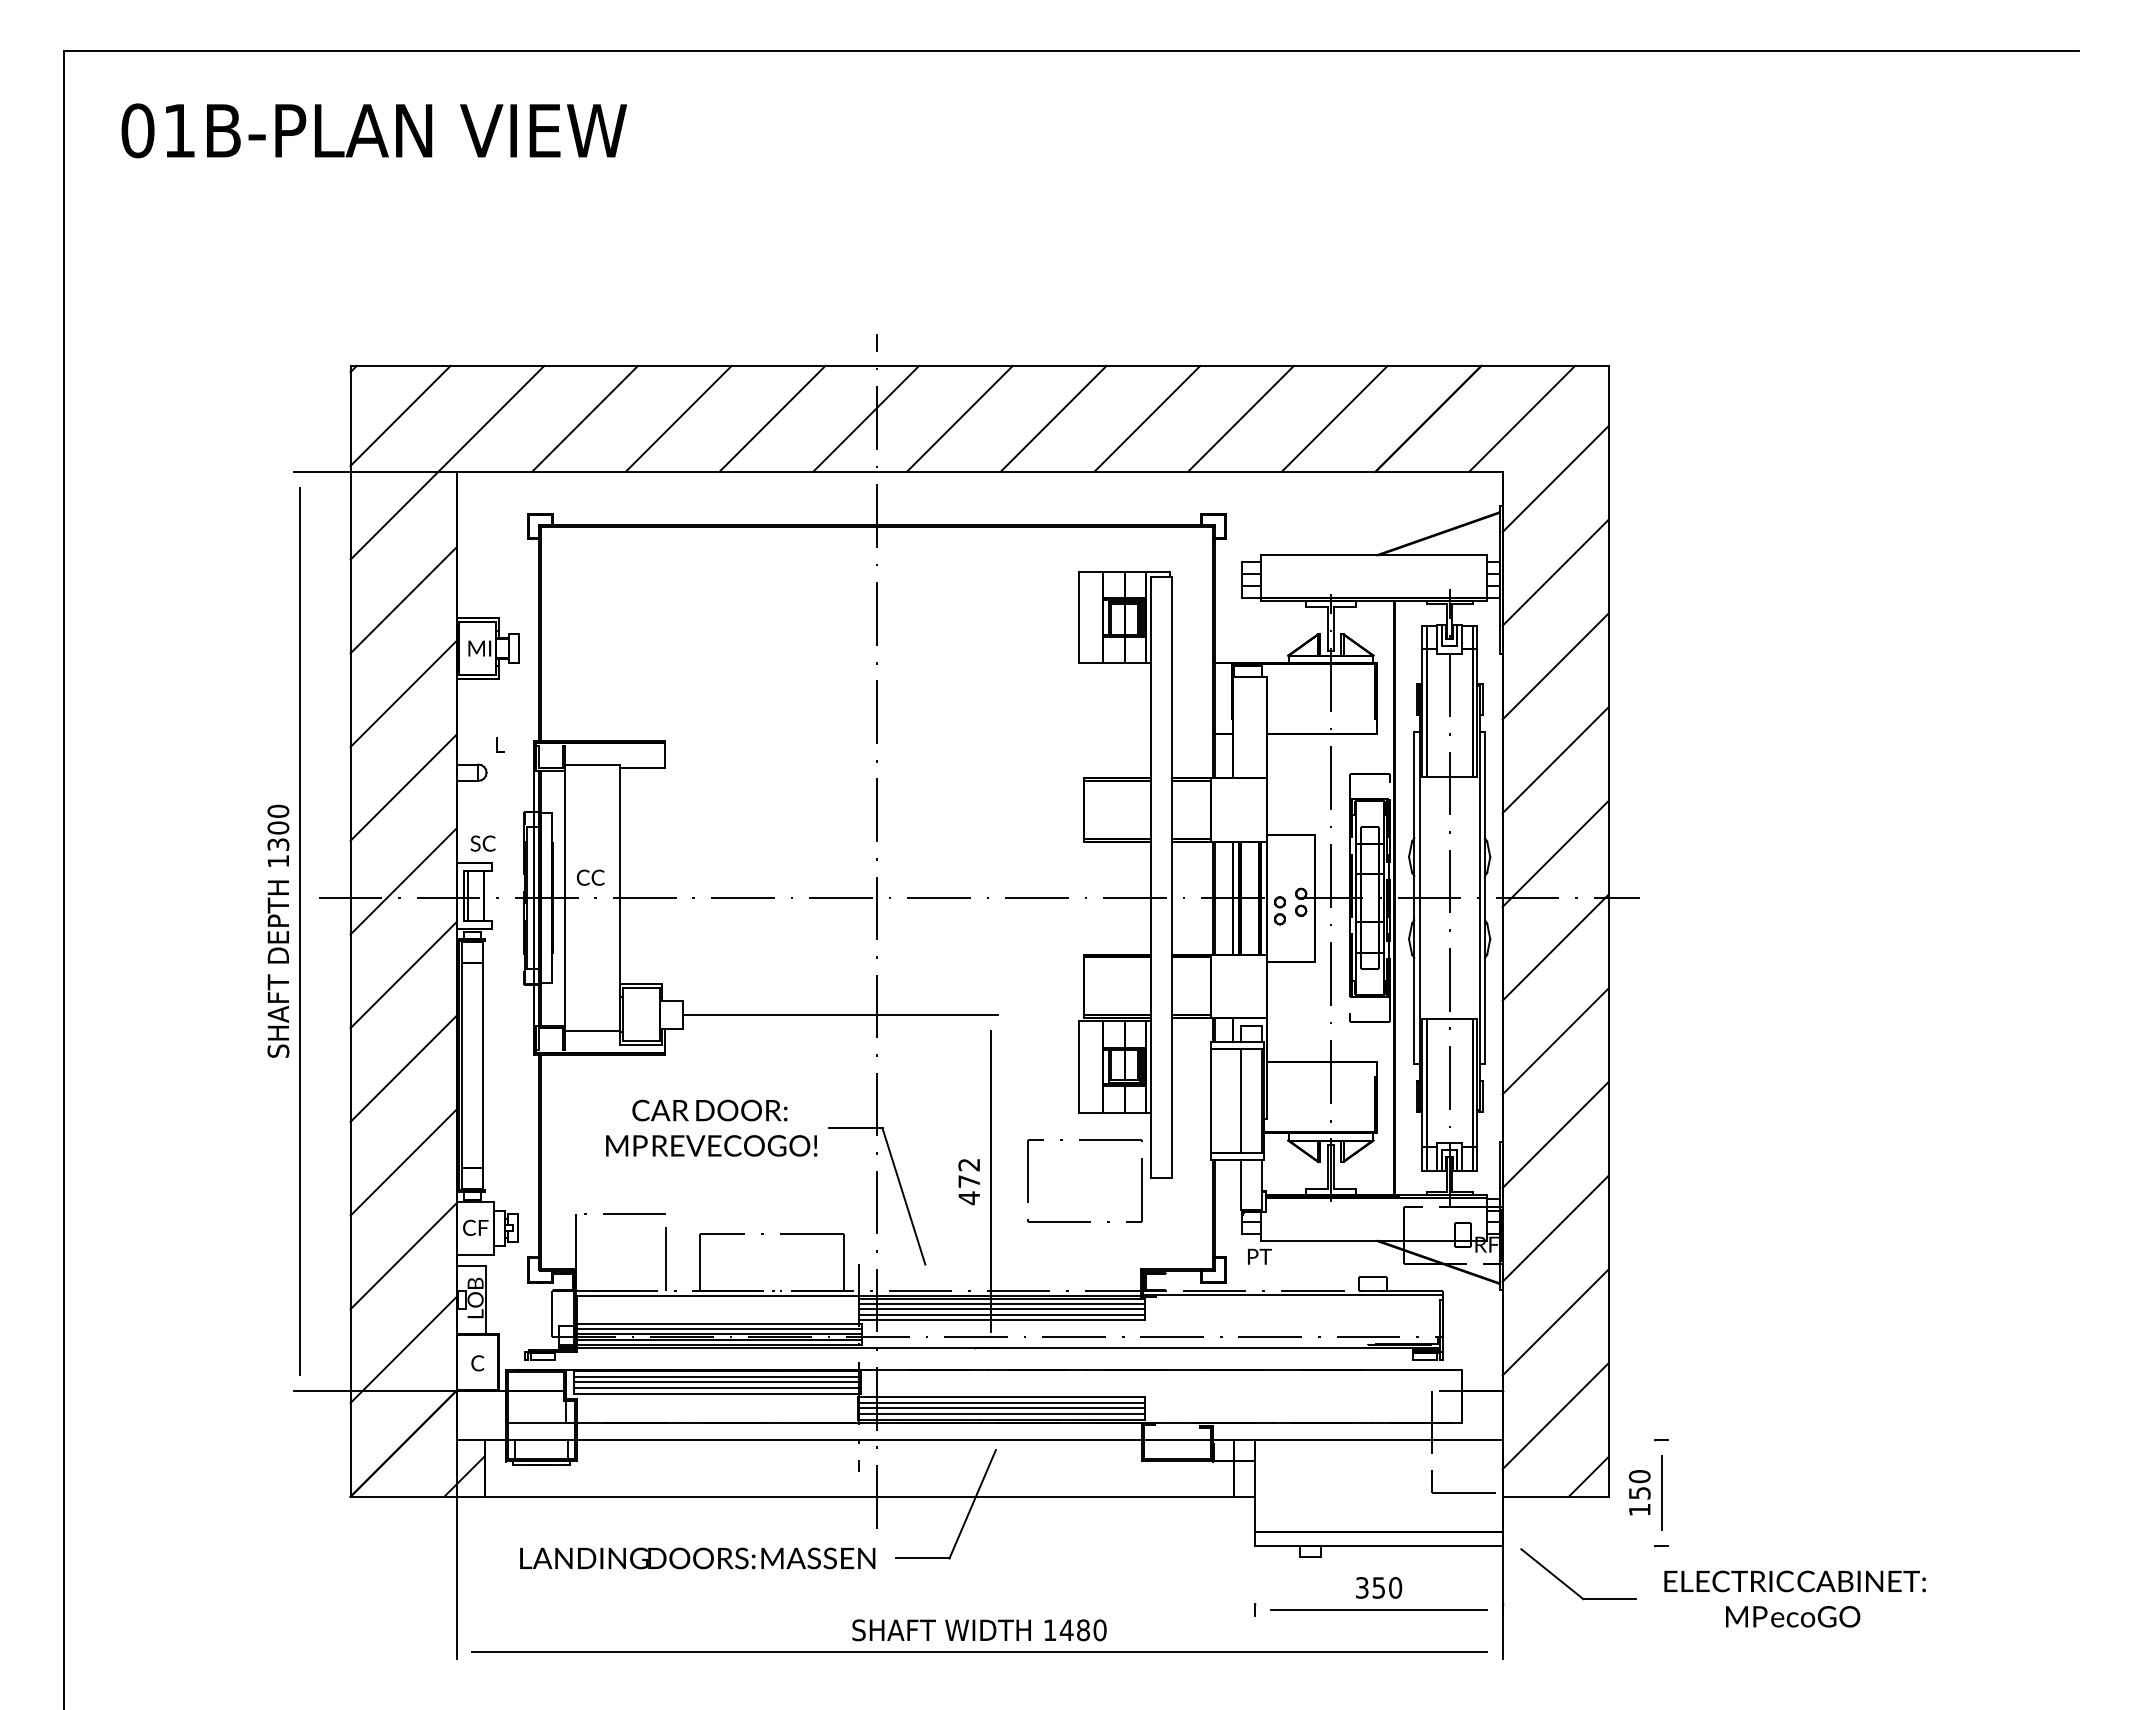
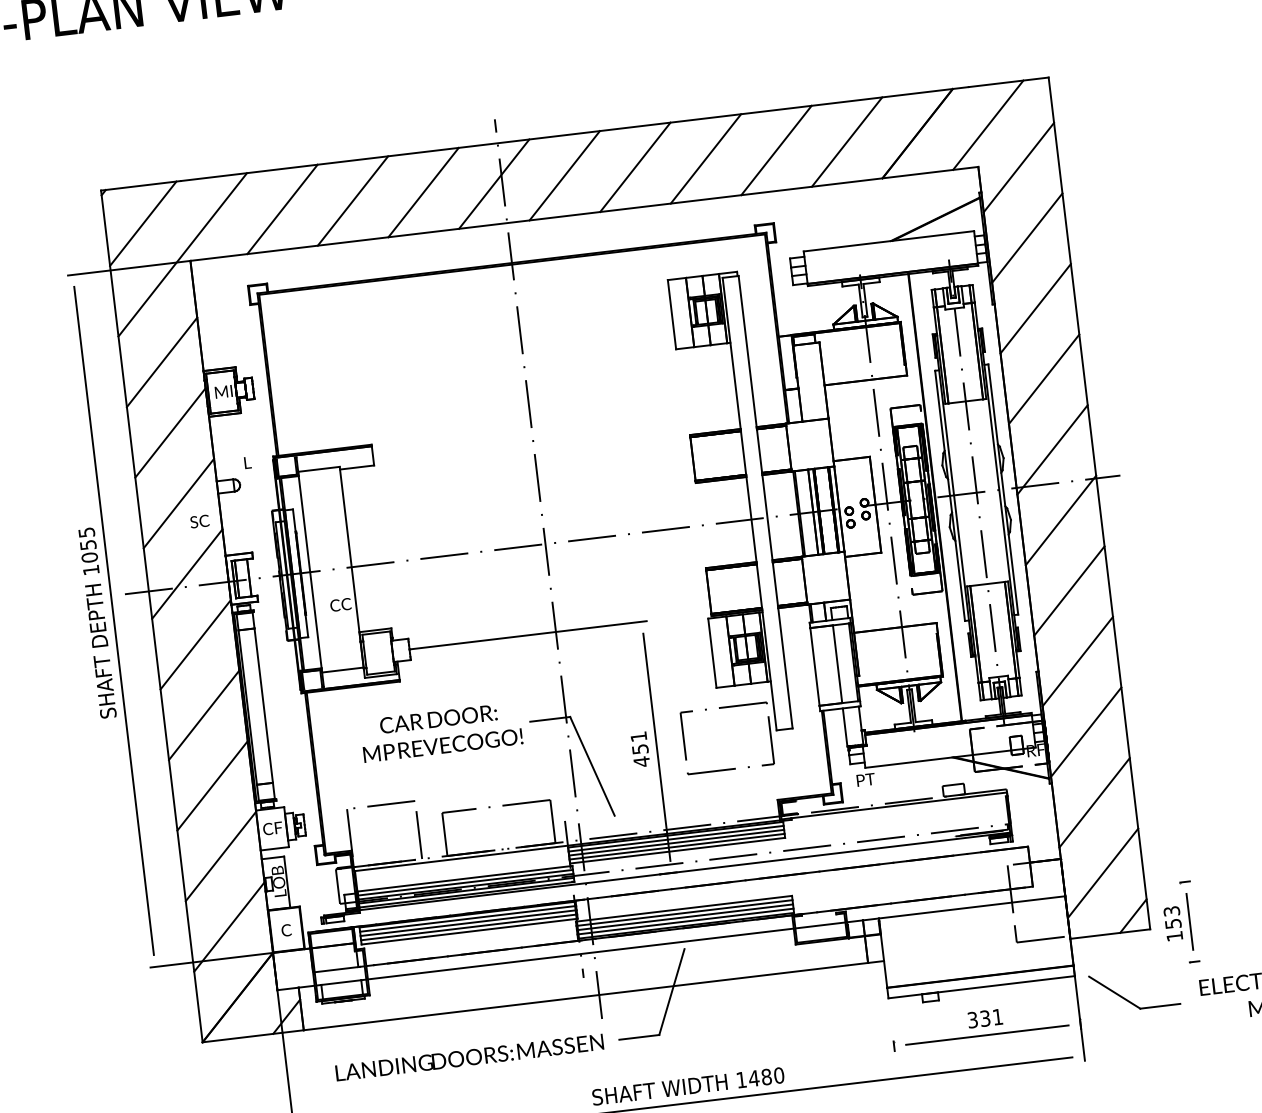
text: (278, 827) -> (88, 544), 1300 -> 1055
text: (482, 843) -> (199, 521), moved
text: (590, 877) -> (340, 604), moved
text: (969, 1173) -> (639, 743), 472 -> 451
text: (1639, 1476) -> (1171, 911), 150 -> 153
text: (1387, 1587) -> (991, 1017), 350 -> 331

